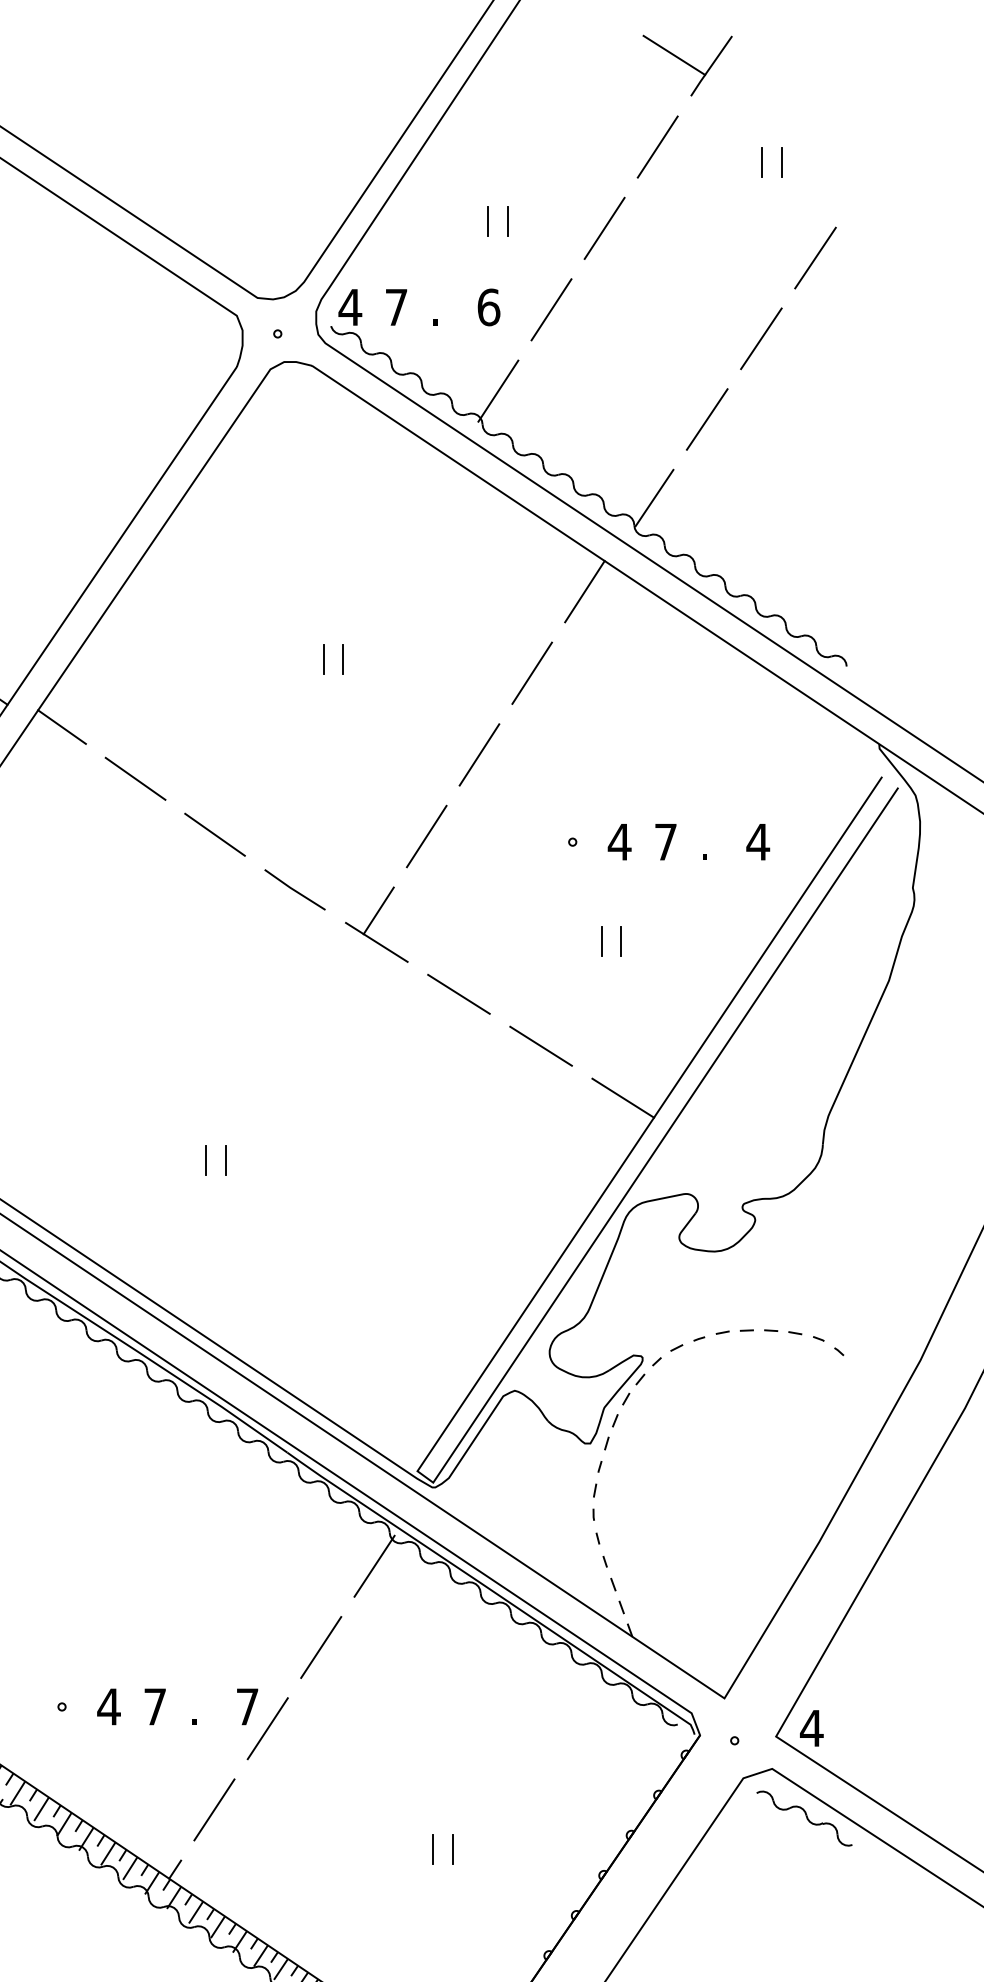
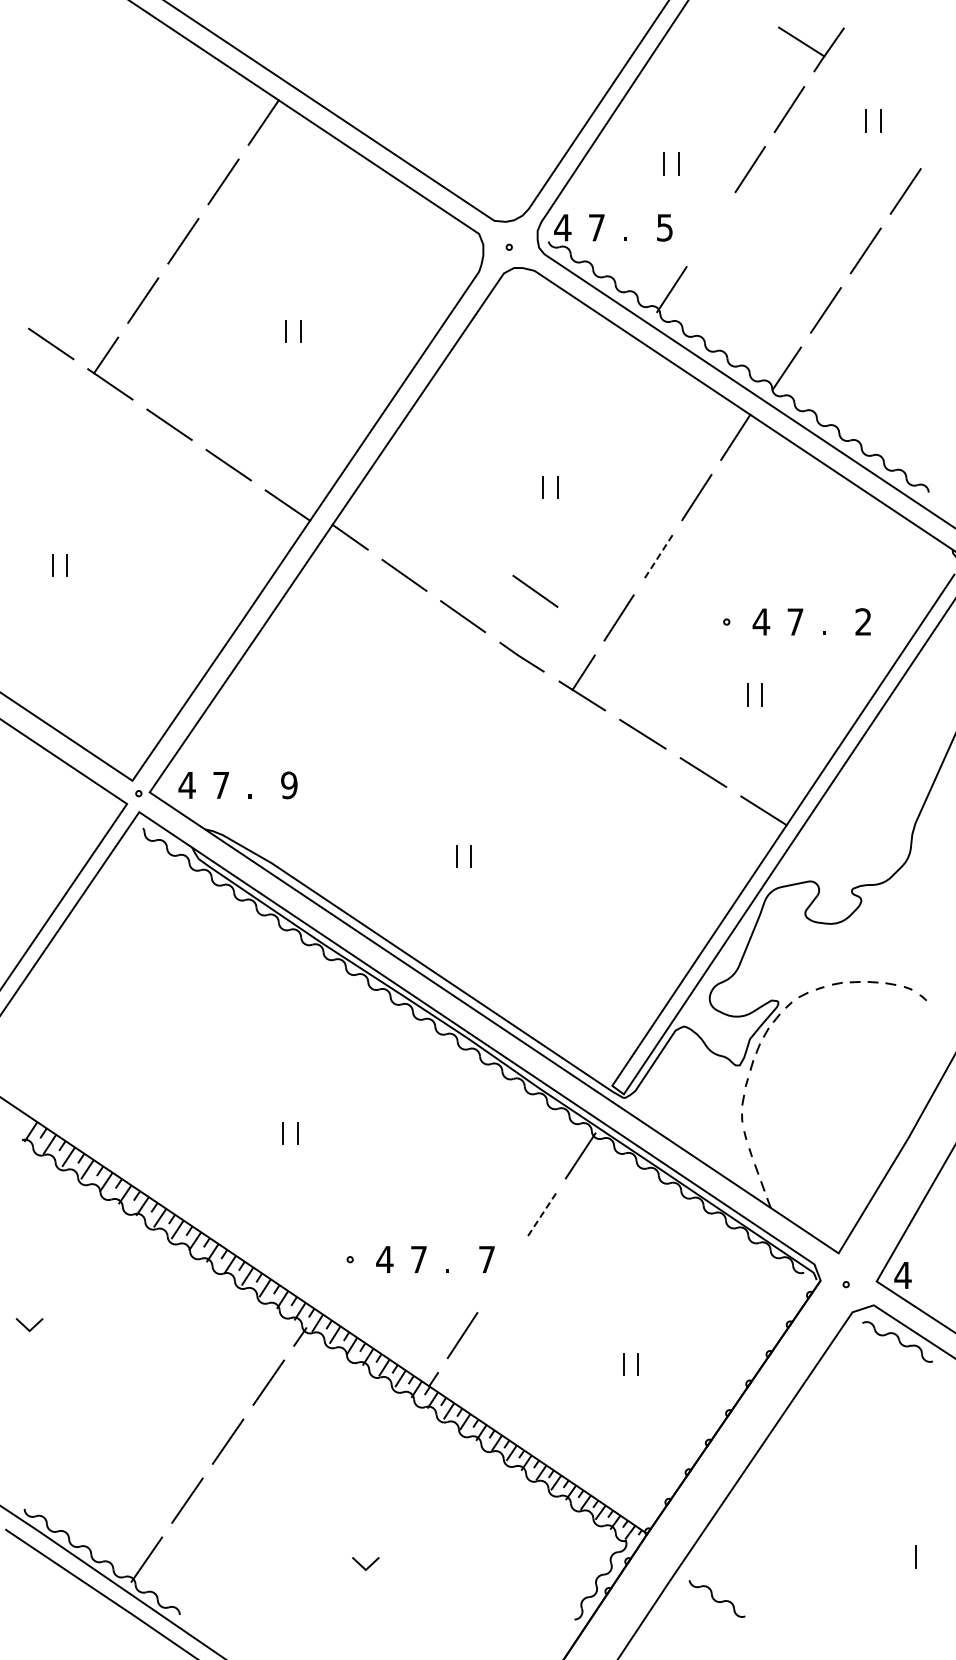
text: (488, 307) -> (664, 227), 6 -> 5
line: (550, 309) -> (710, 229), removed
line: (480, 754) -> (658, 557), solid -> dashed
line: (313, 799) -> (535, 590), added
text: (758, 841) -> (863, 621), 4 -> 2
line: (321, 1647) -> (541, 1215), solid -> dashed
line: (267, 1728) -> (501, 1275), removed

